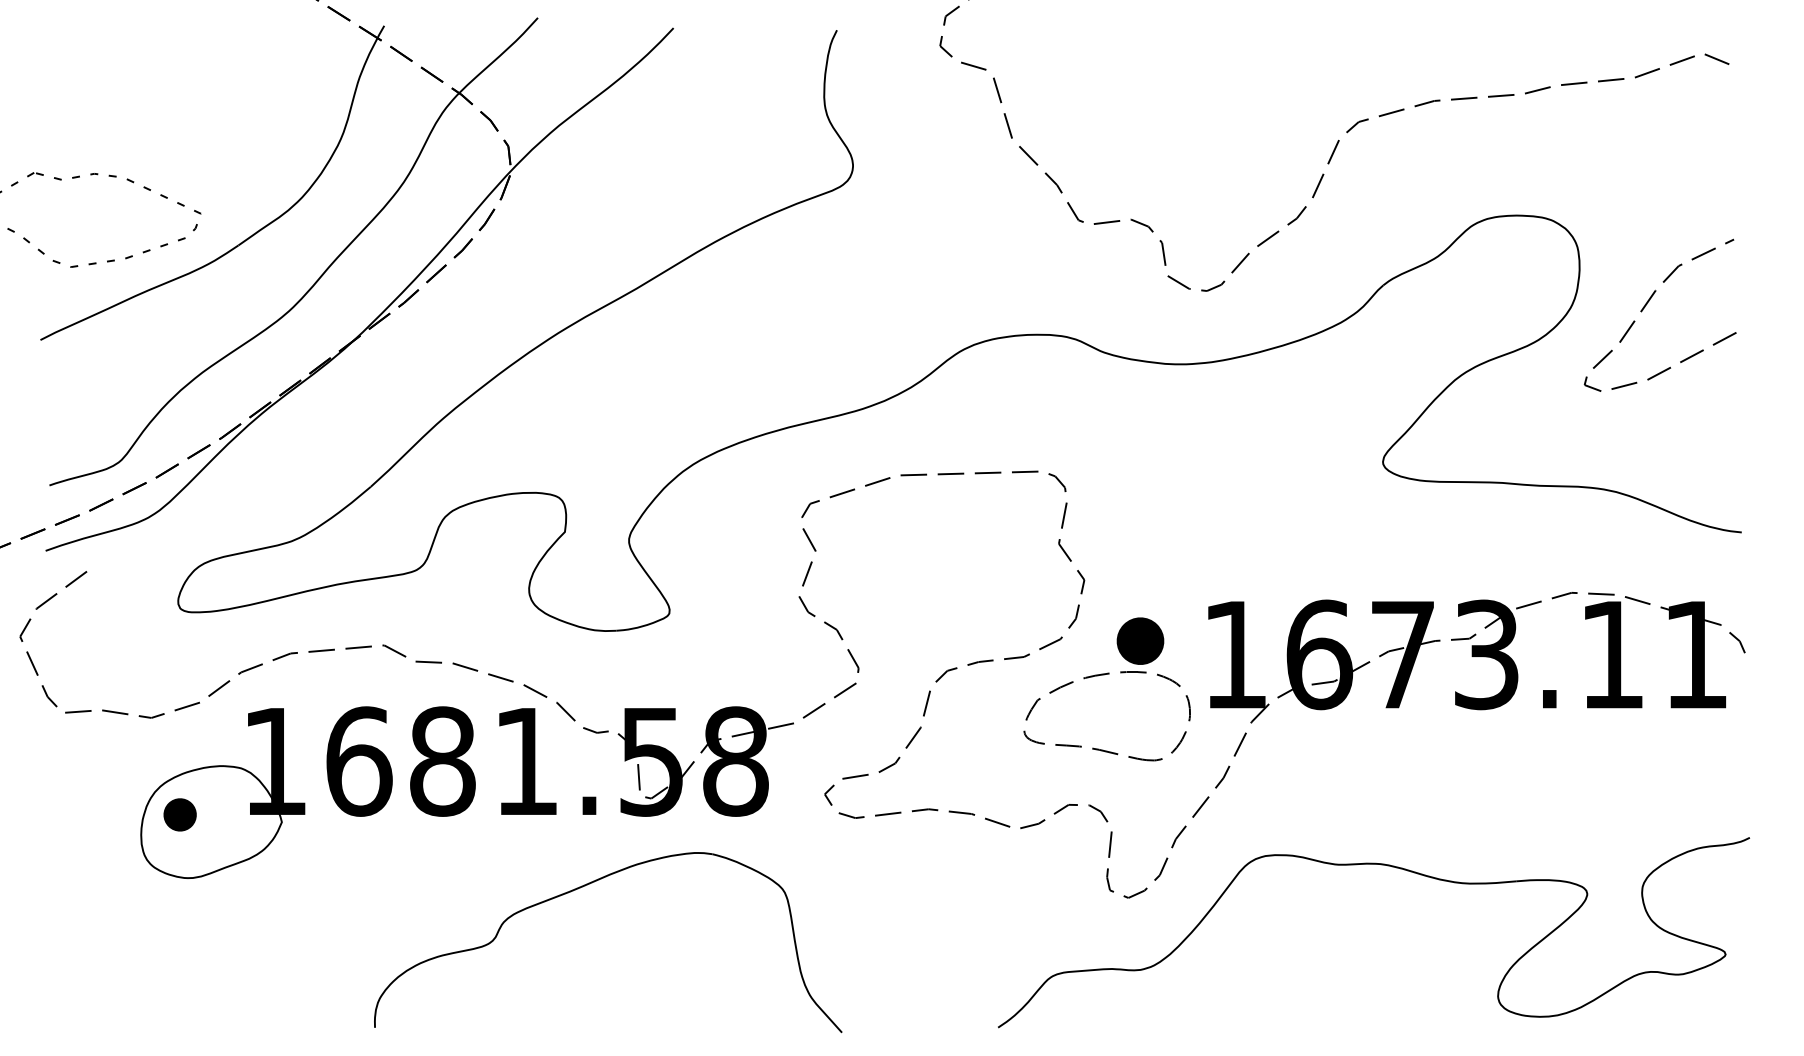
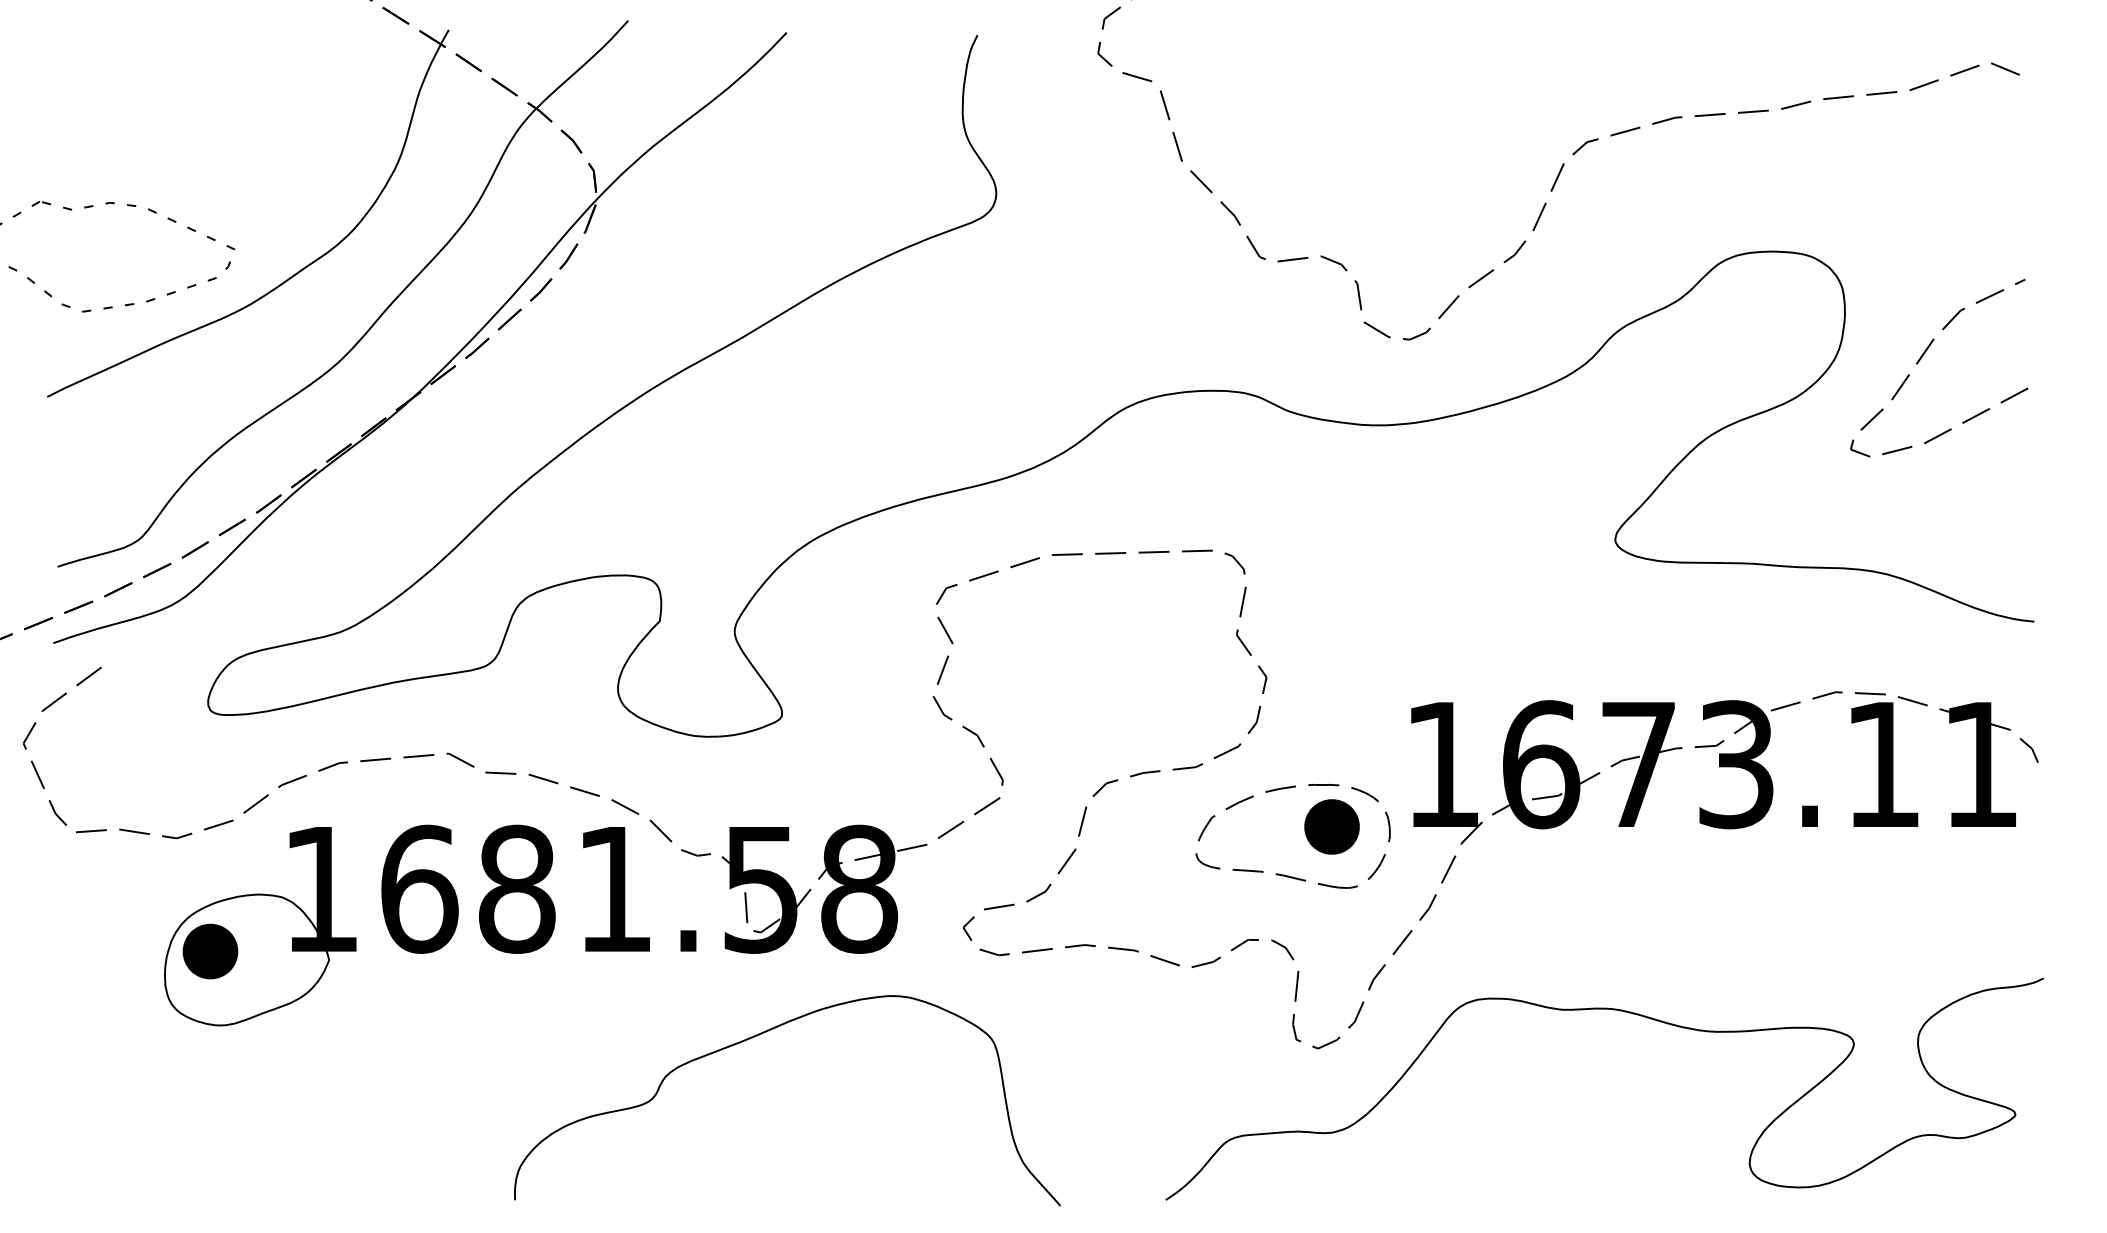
part: (1140, 640) -> (1332, 826), moved
part: (179, 814) -> (209, 951), size x1.43
part: (585, 886) -> (760, 1035), moved

